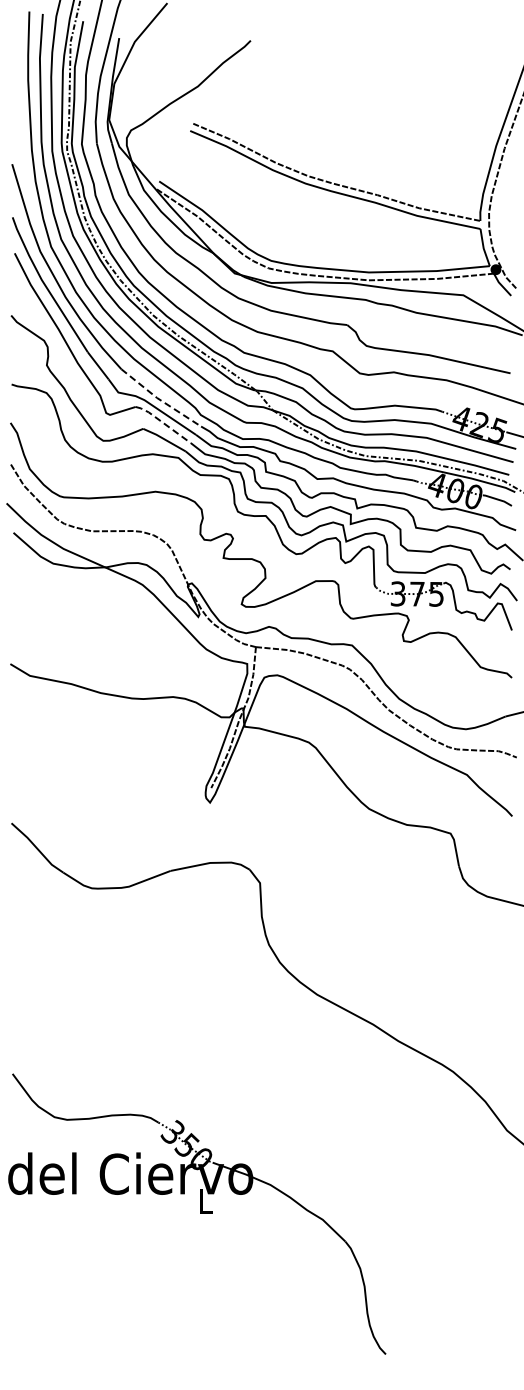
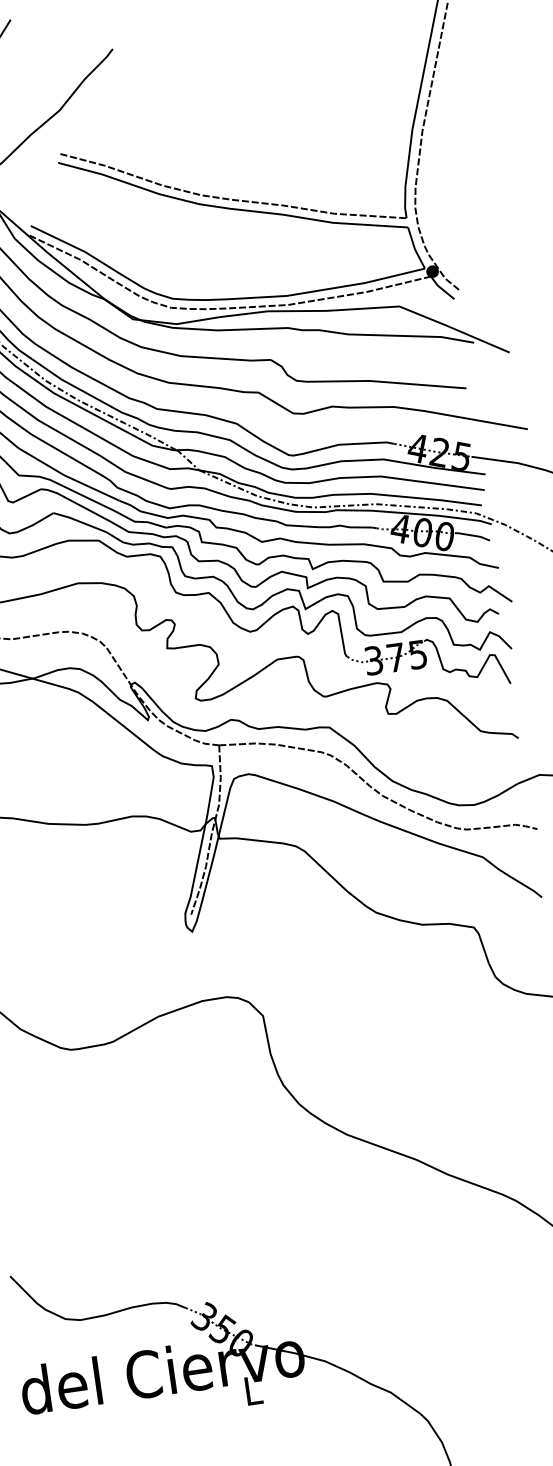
line: (159, 399) -> (67, 476), dashed -> solid
line: (163, 422) -> (75, 502), dashed -> solid

